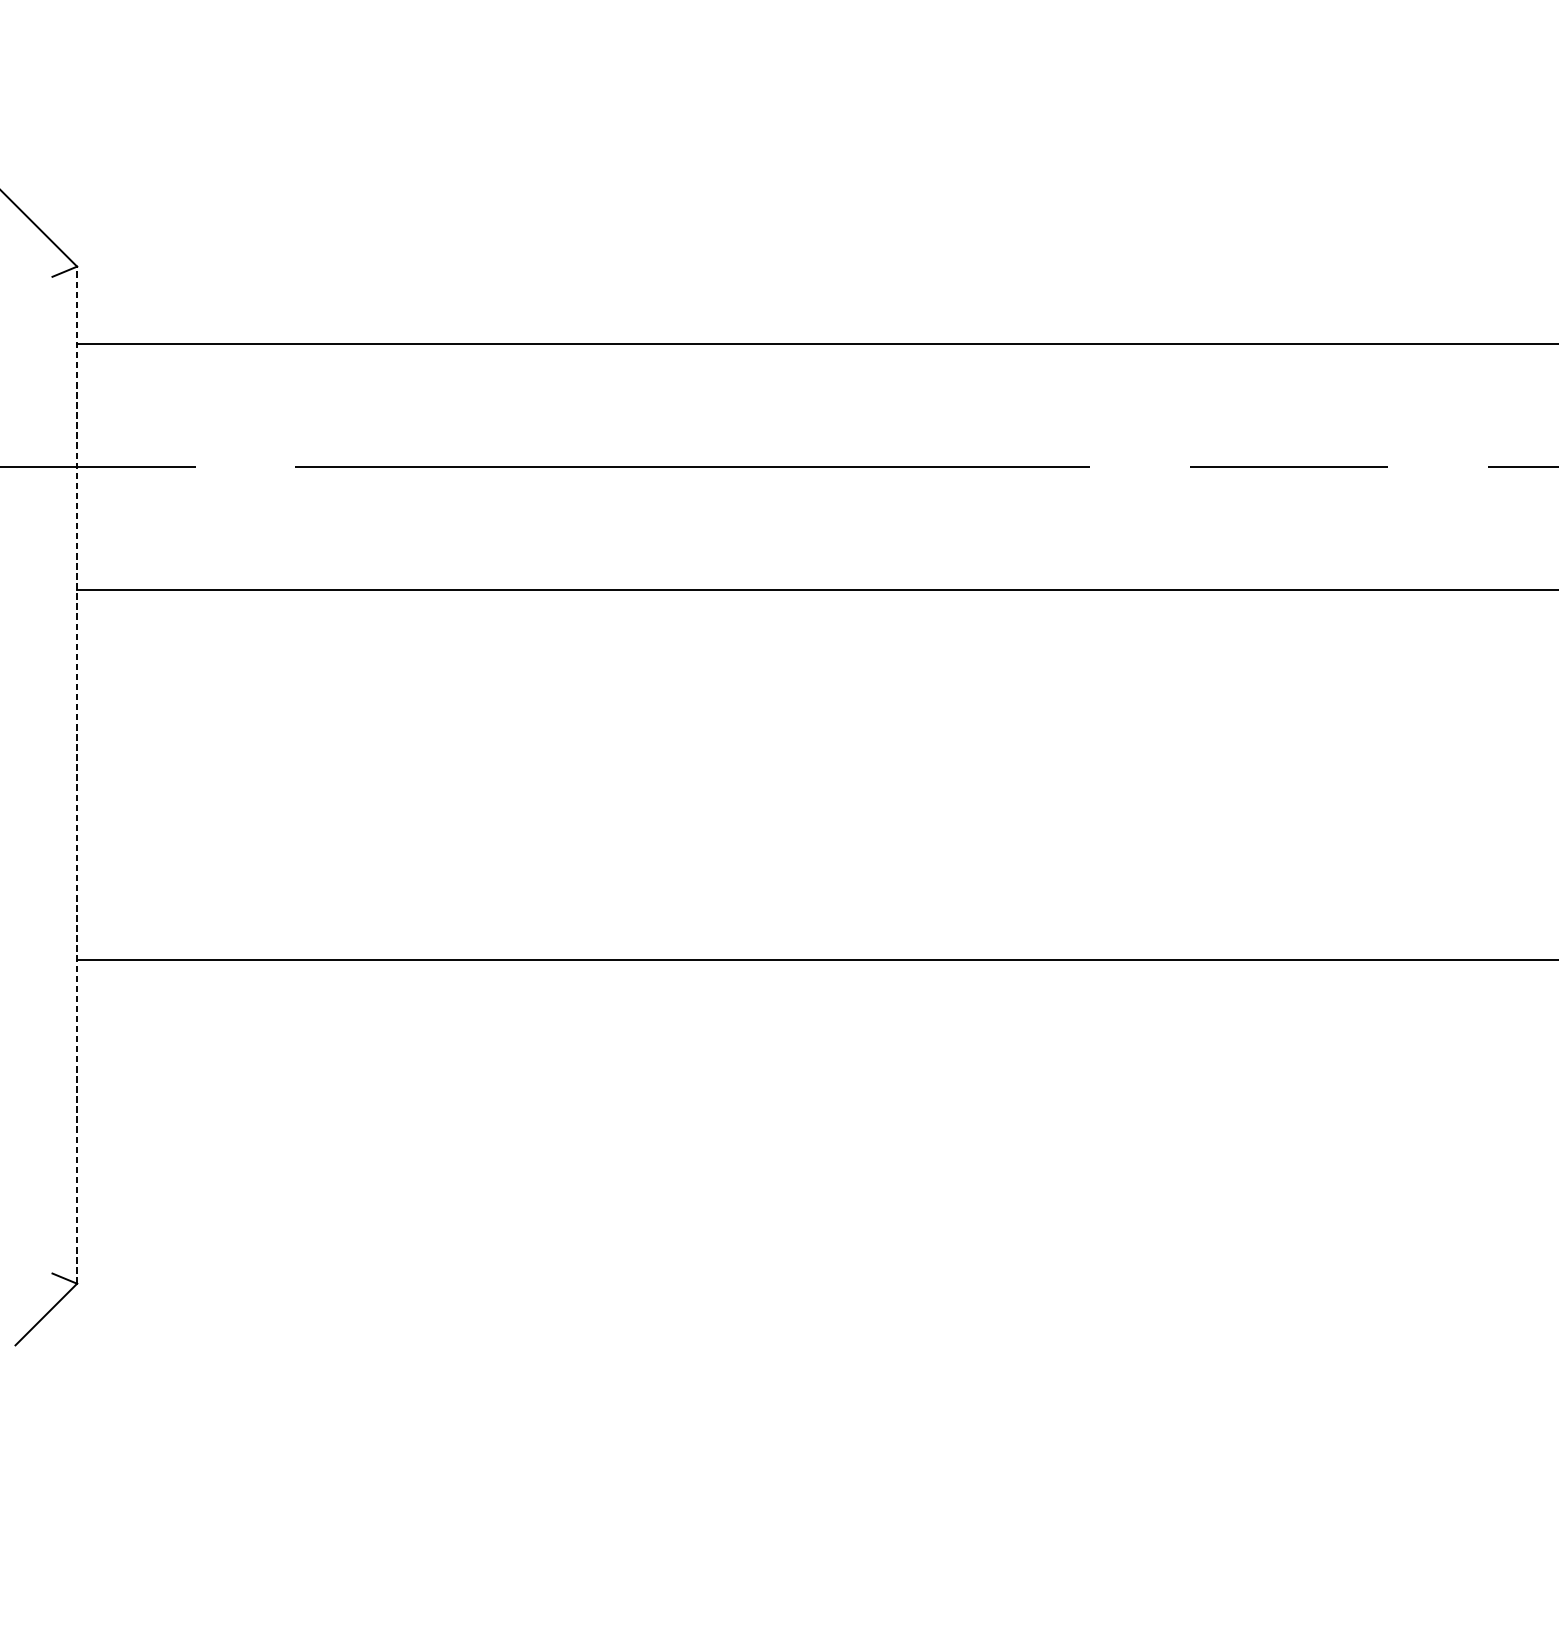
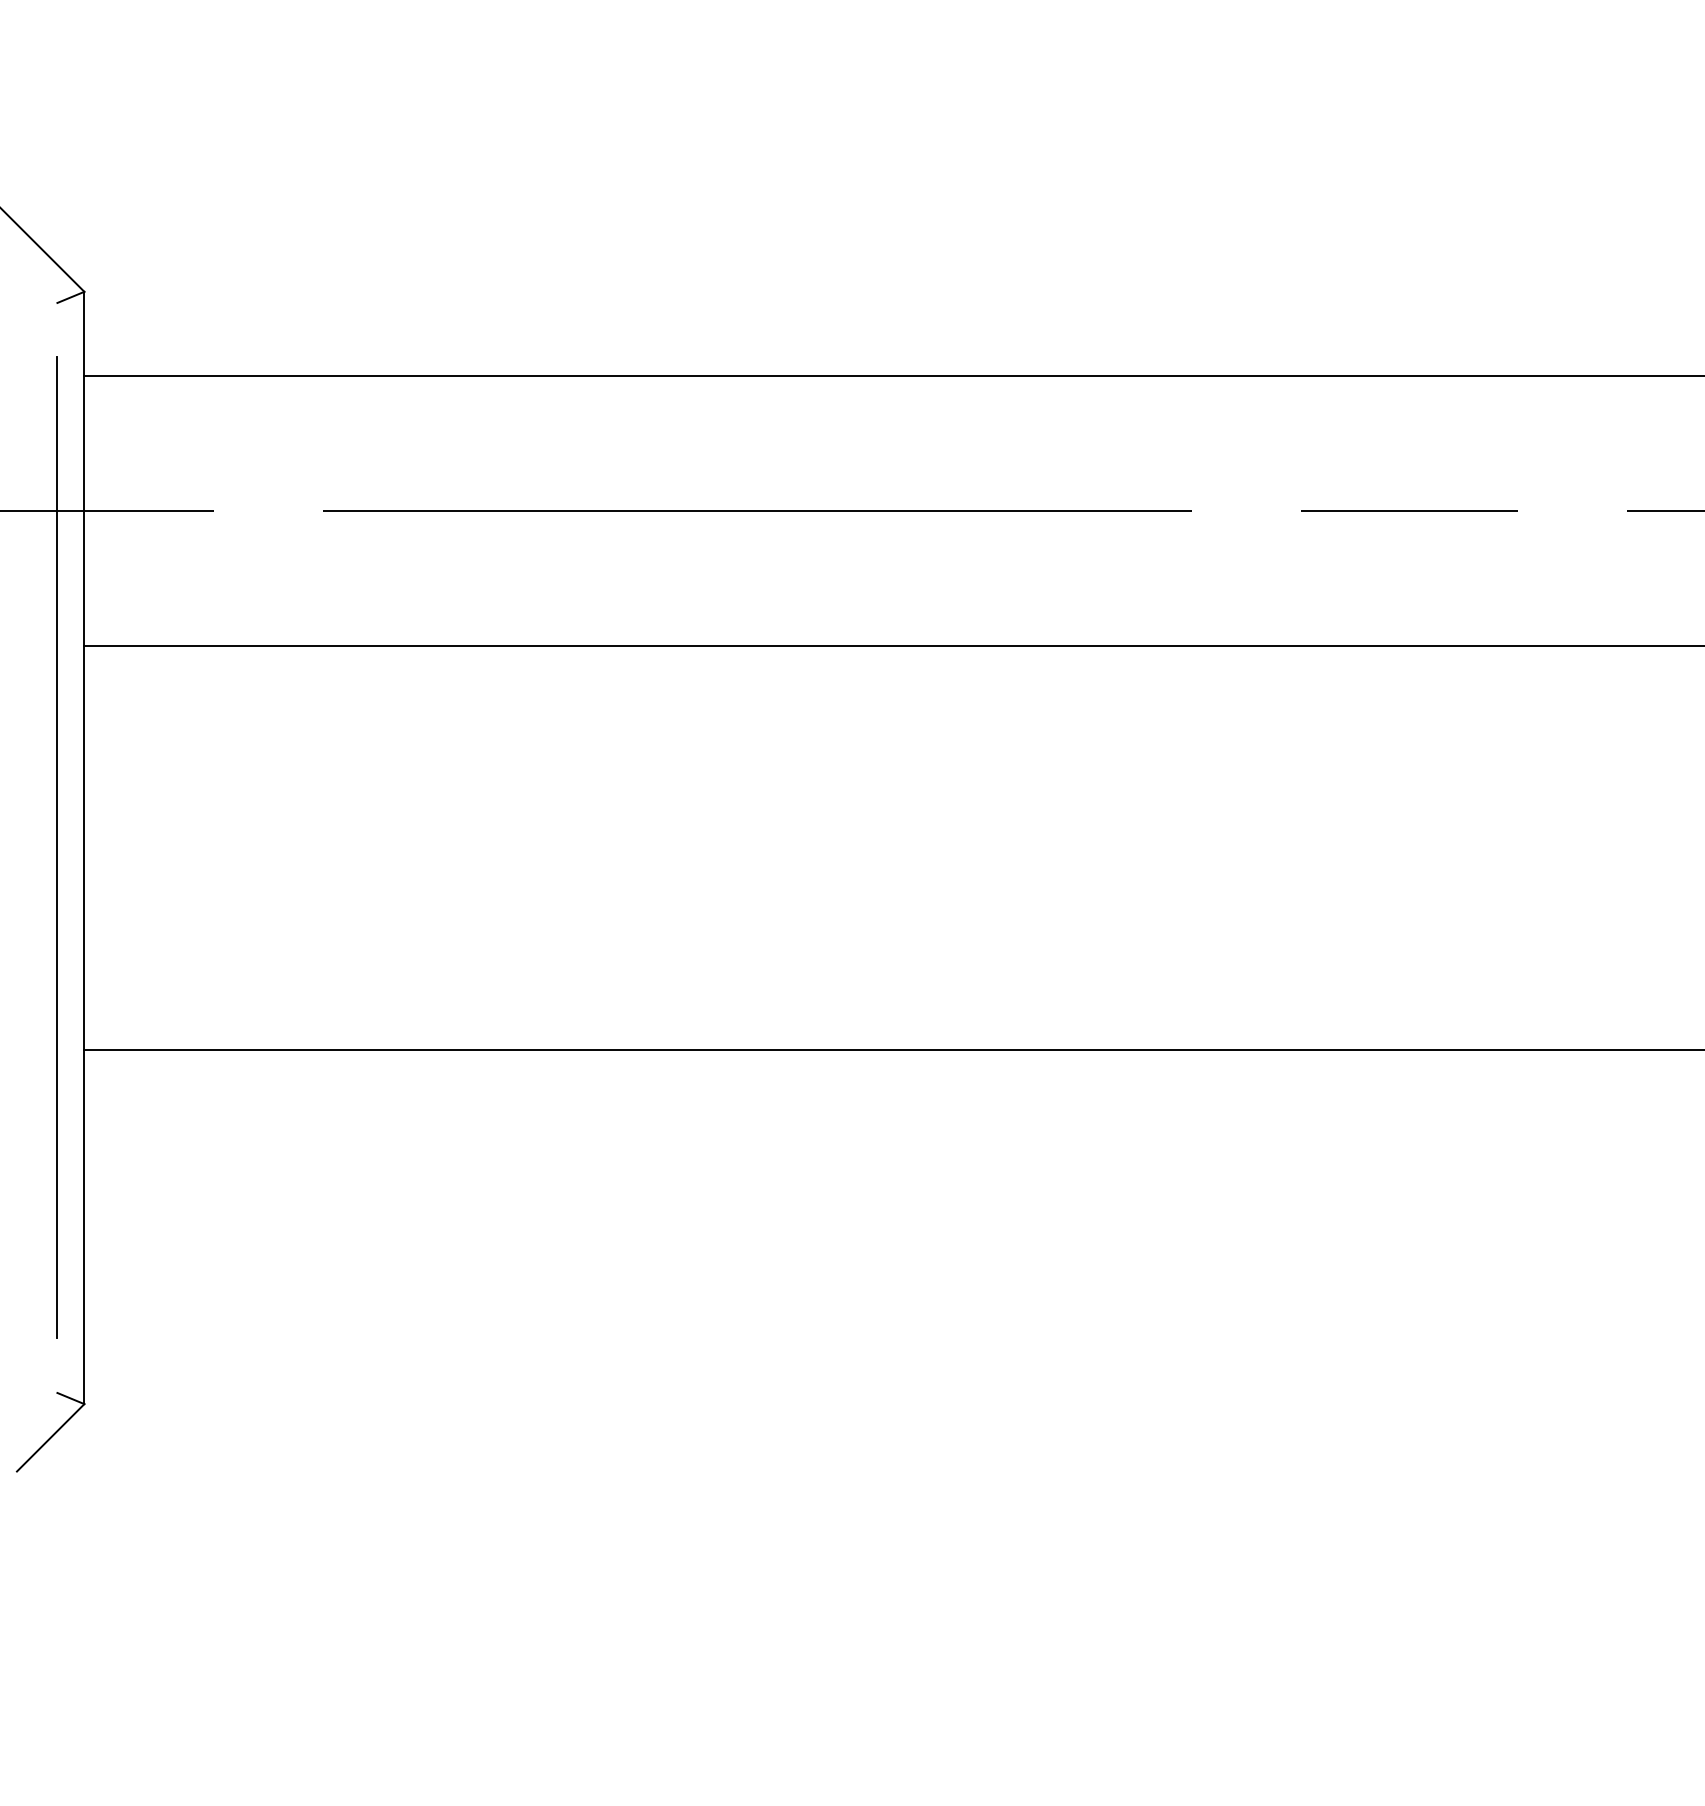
line: (52, 774) -> (57, 847), added
line: (77, 774) -> (84, 847), dashed -> solid

